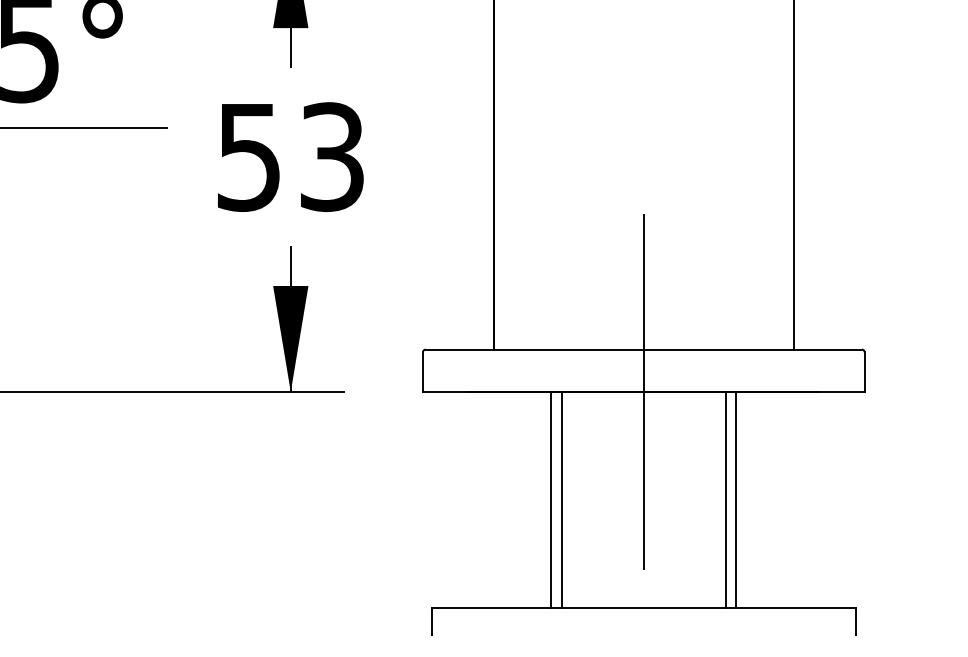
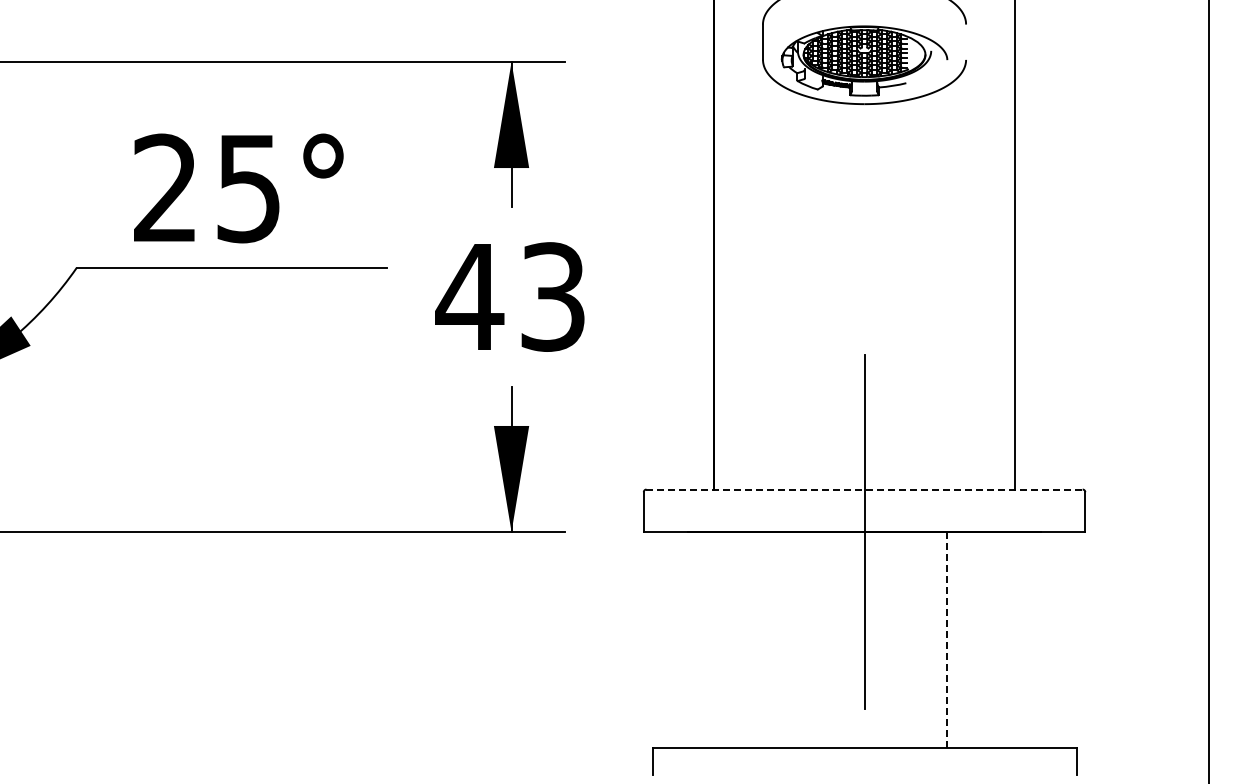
text: (248, 157) -> (469, 297), 53 -> 43
line: (644, 349) -> (865, 489), solid -> dashed
line: (551, 499) -> (772, 639), removed
line: (561, 499) -> (782, 639), removed
line: (725, 499) -> (946, 639), solid -> dashed
line: (736, 499) -> (957, 639), removed

